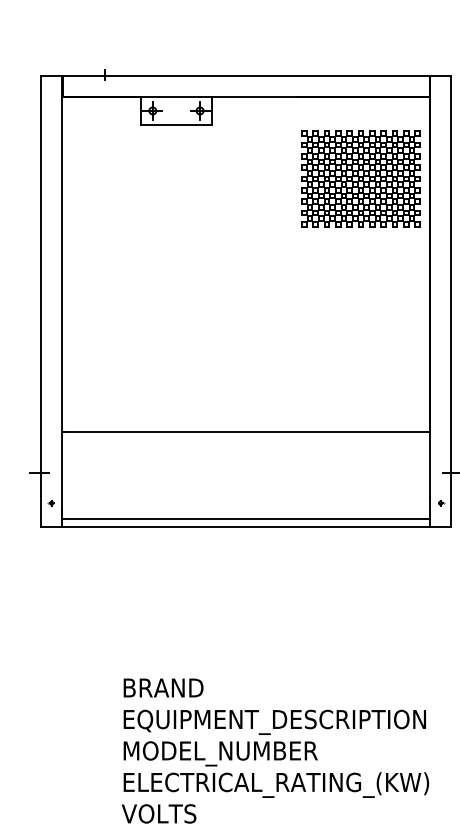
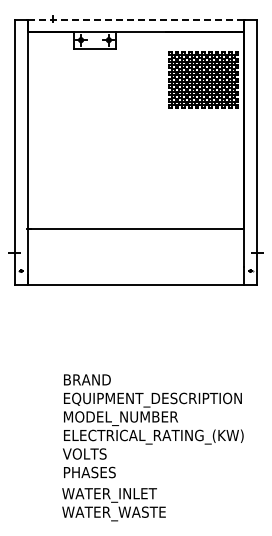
line: (247, 75) -> (136, 19), solid -> dashed
line: (245, 519) -> (135, 280), removed

